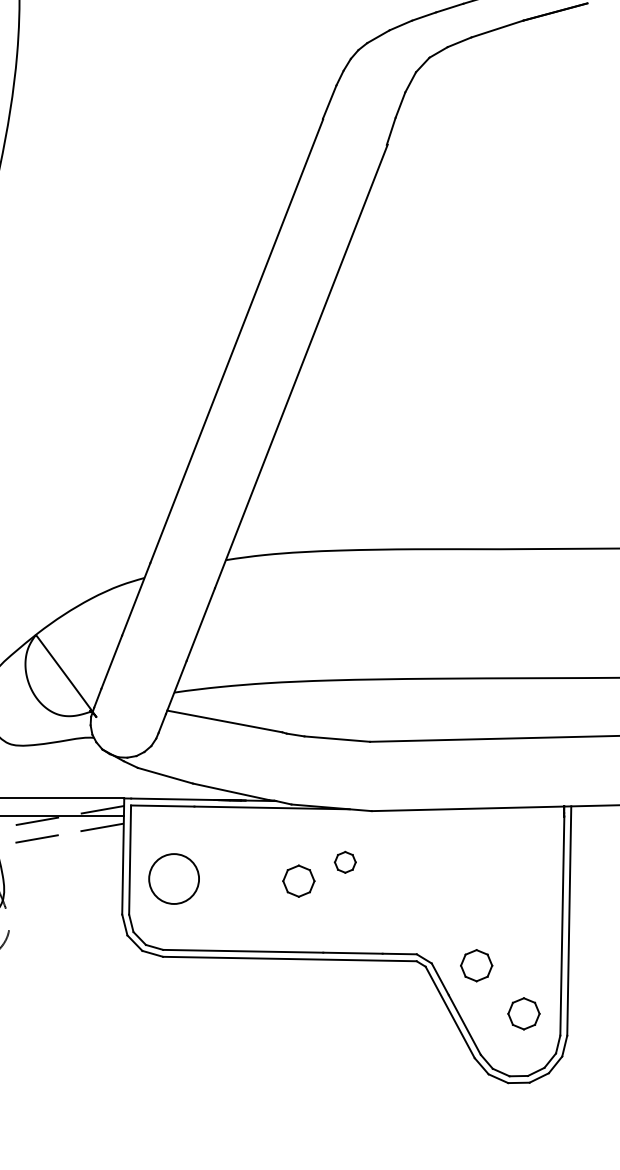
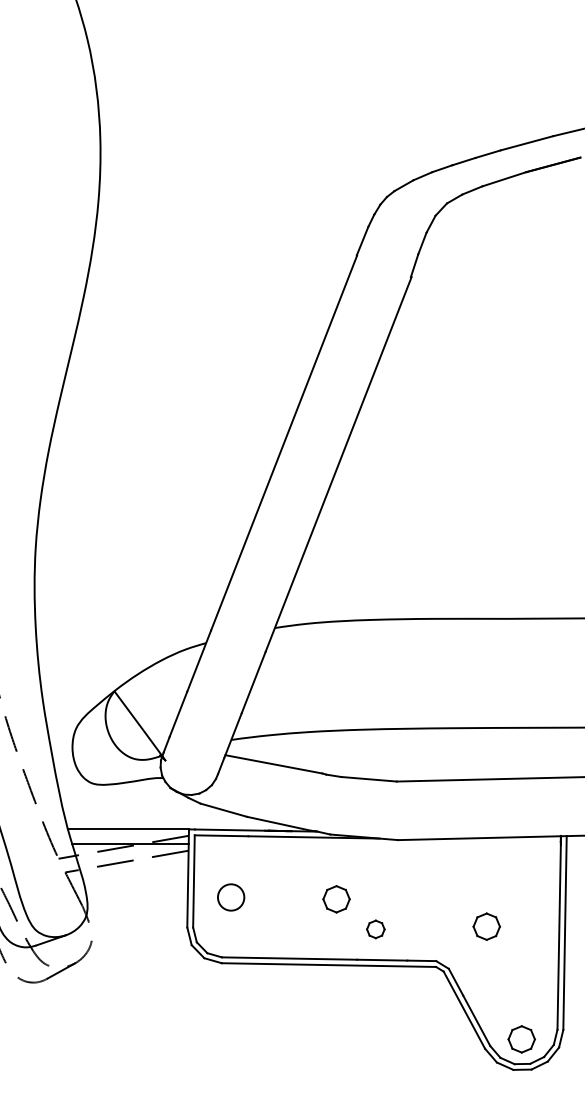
part: (344, 862) -> (375, 929), moved
circle: (173, 879) -> (230, 897), size x0.62
part: (476, 965) -> (486, 926), moved
part: (523, 1013) -> (521, 1039), moved

